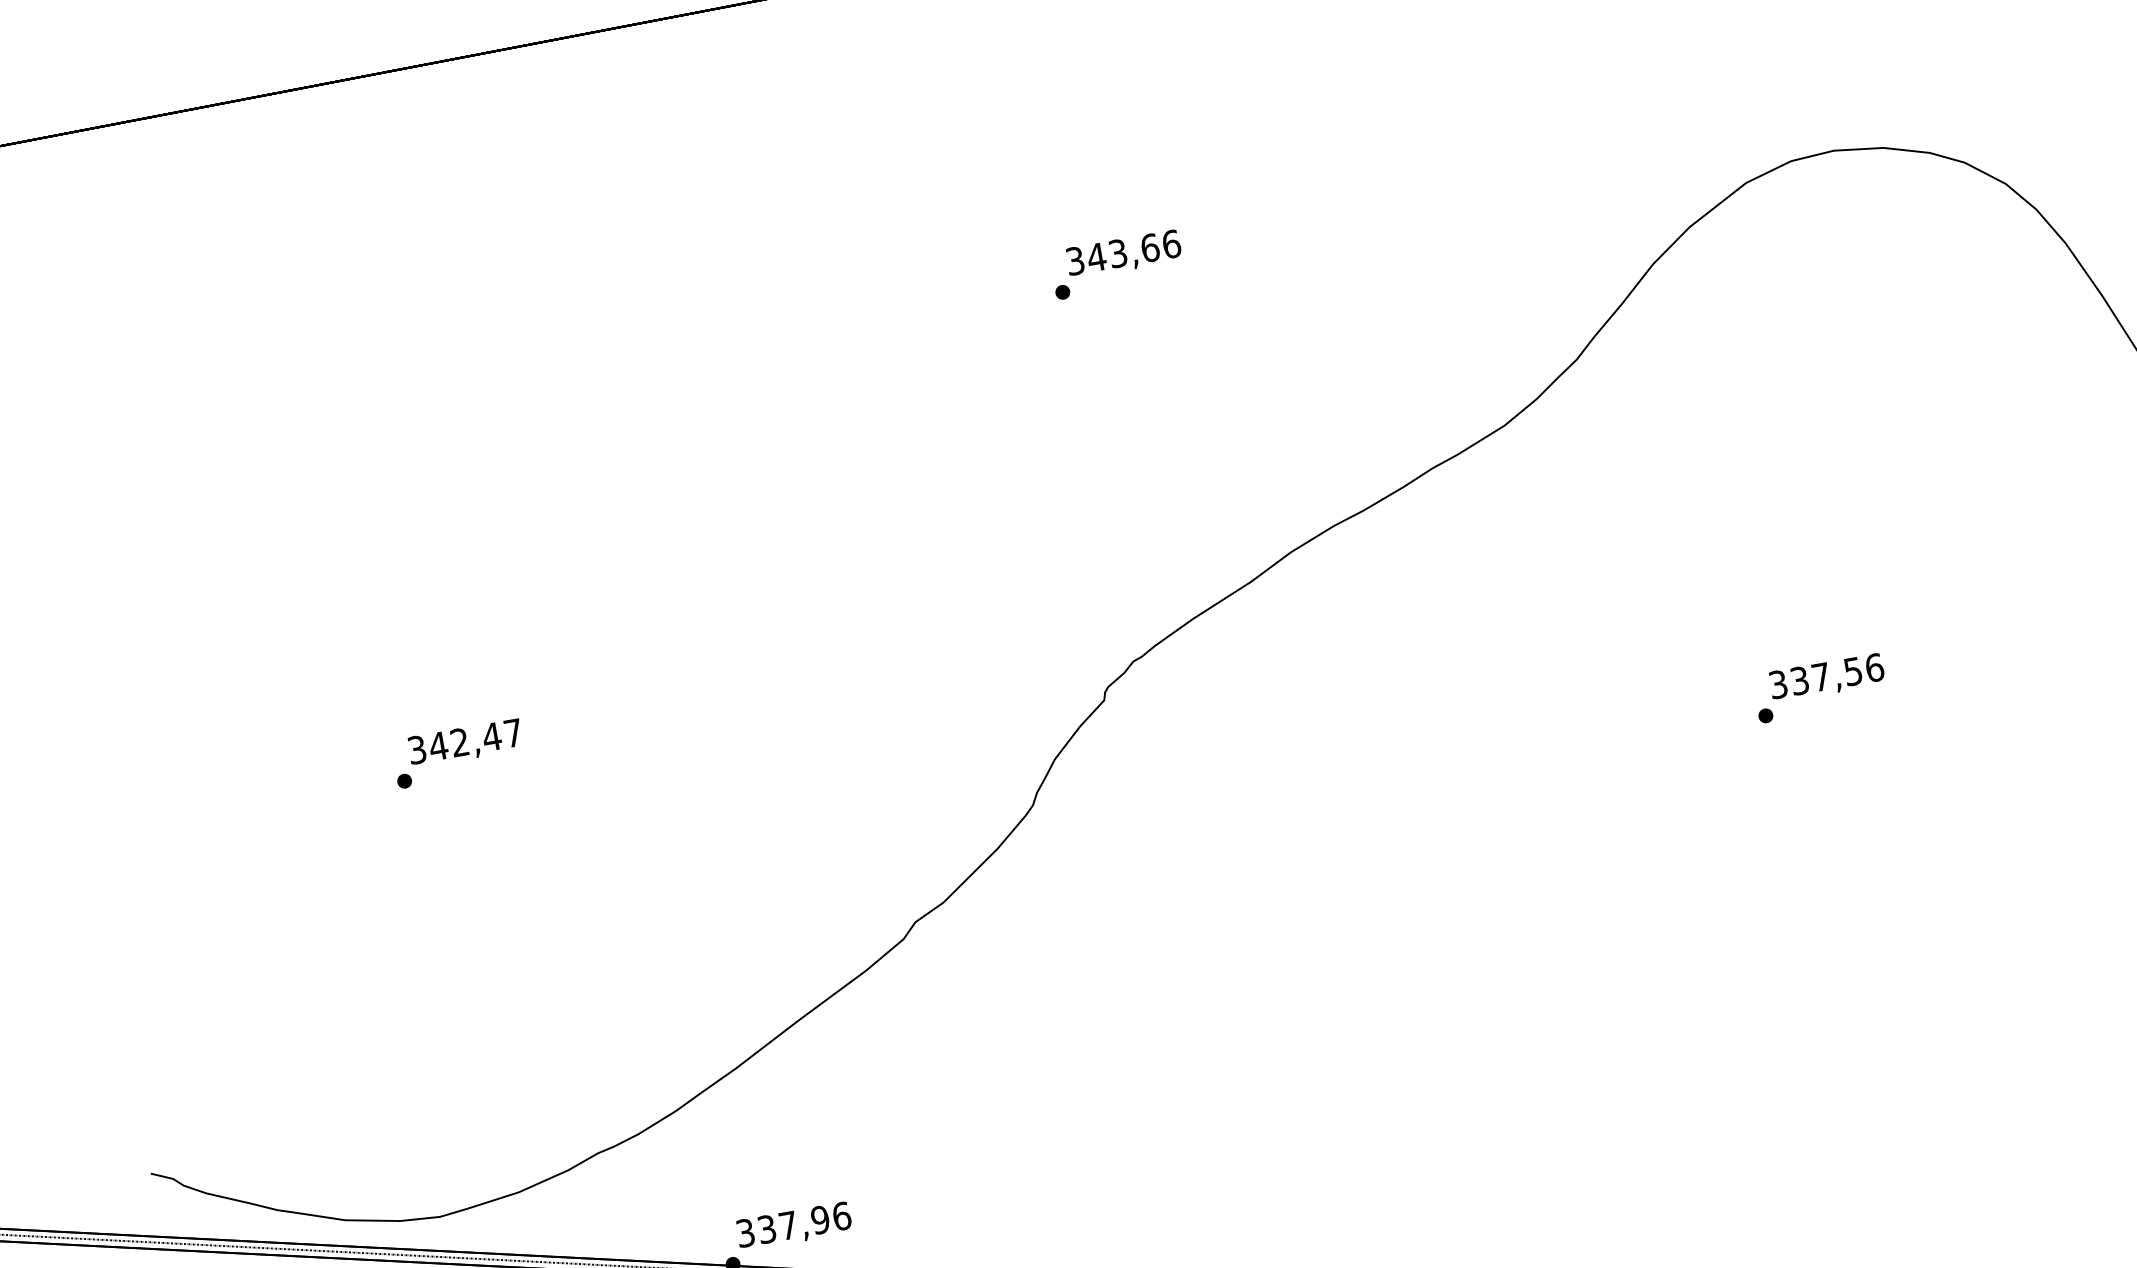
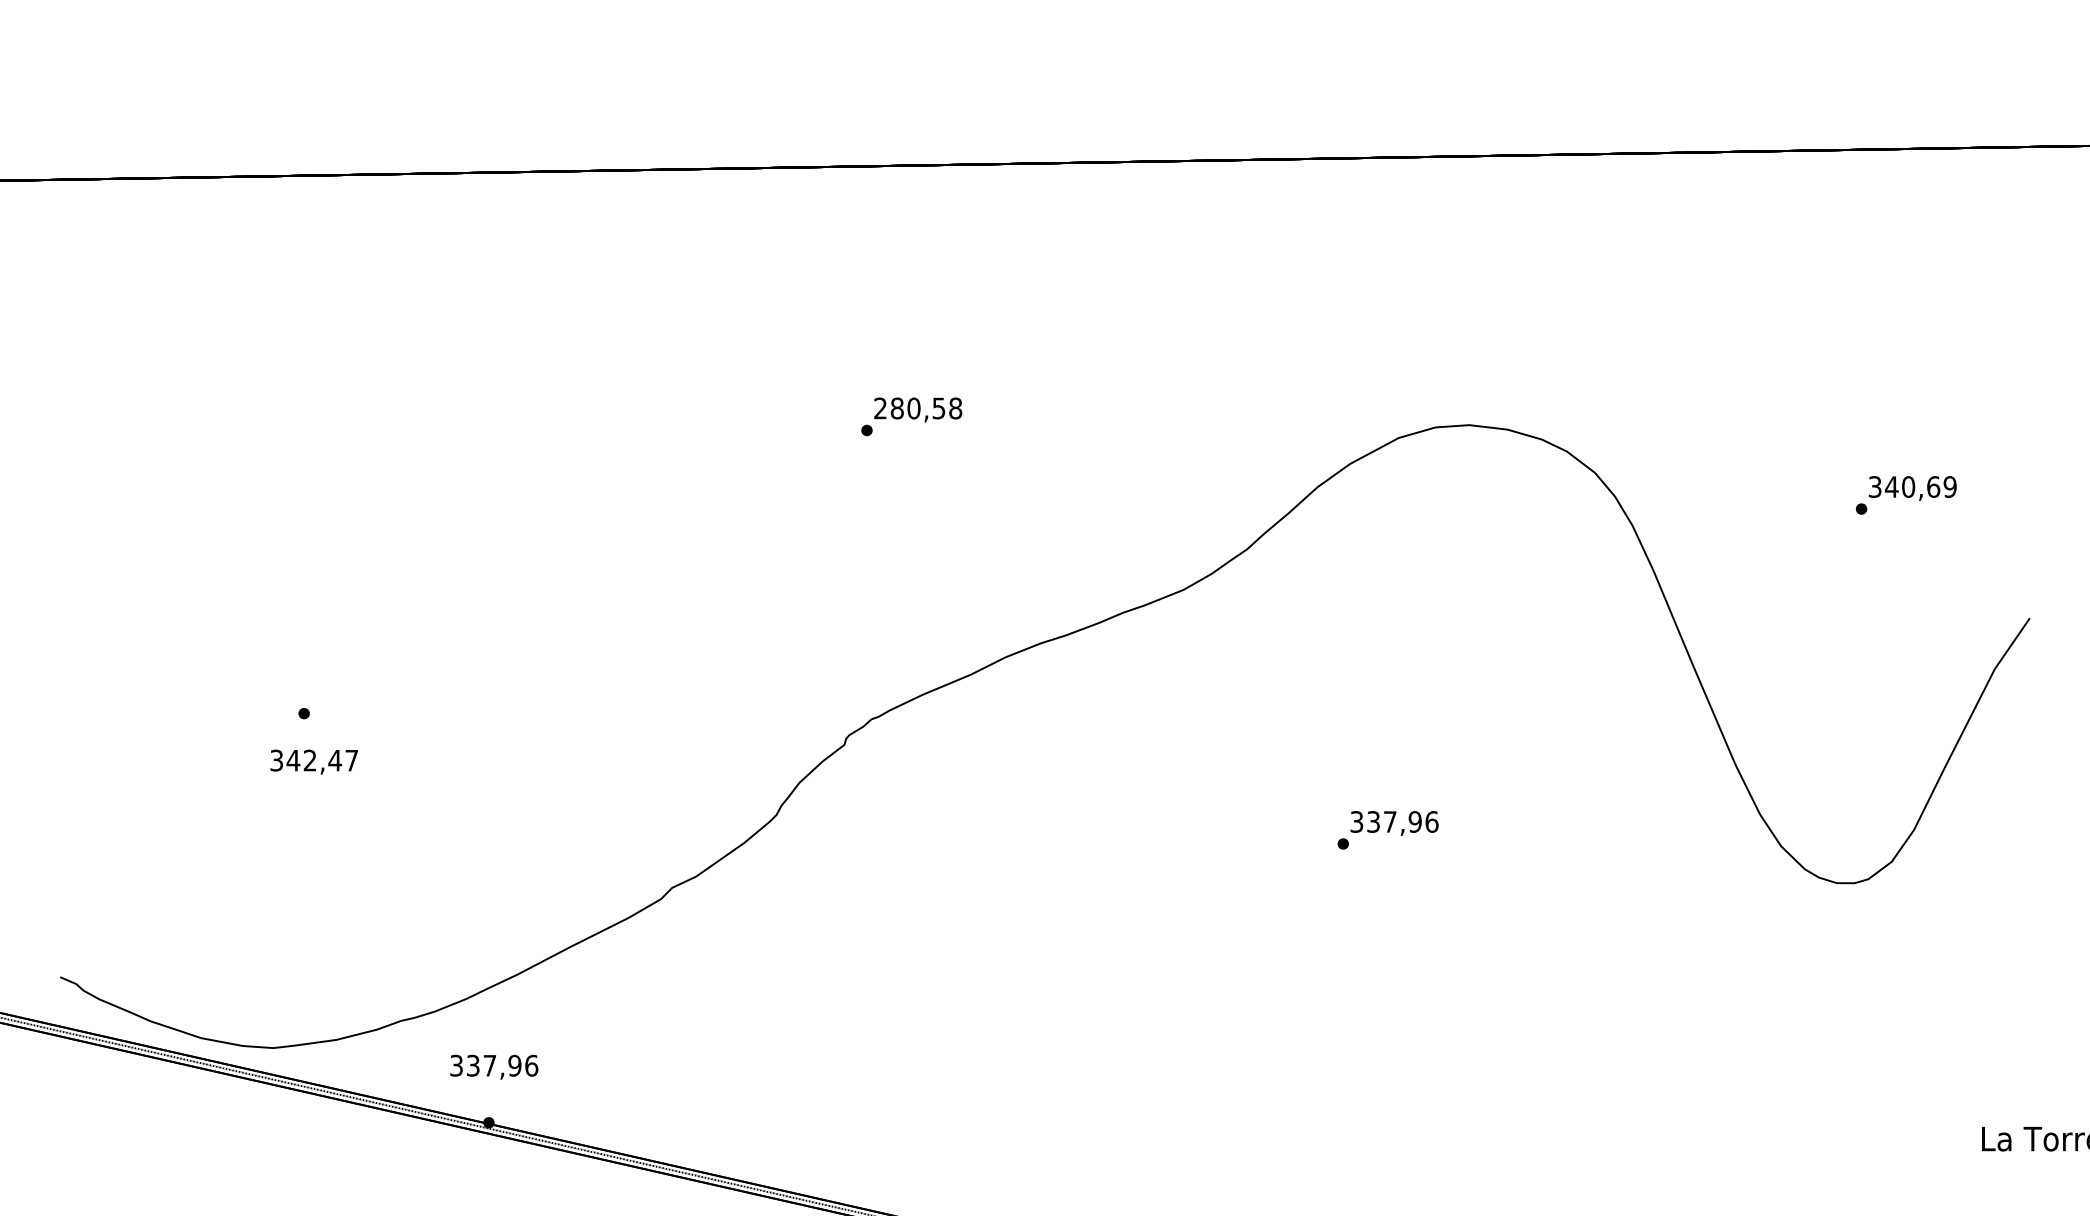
text: (1123, 252) -> (918, 408), 343,66 -> 280,58
text: (1852, 671) -> (1414, 821), 337,56 -> 337,96
text: (464, 742) -> (313, 761), moved
text: (794, 1225) -> (494, 1066), moved

